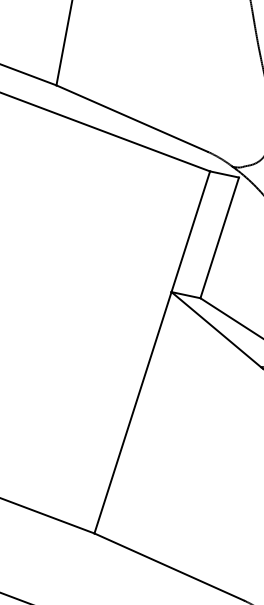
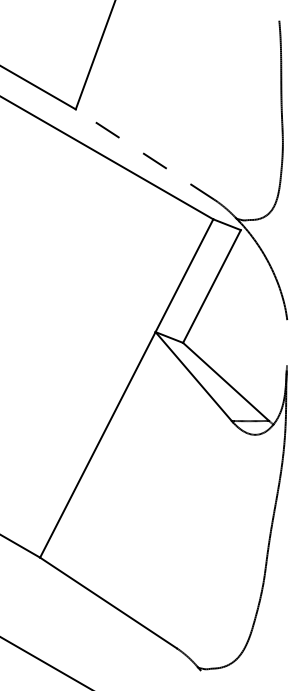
line: (131, 118) -> (144, 154), solid -> dashed

